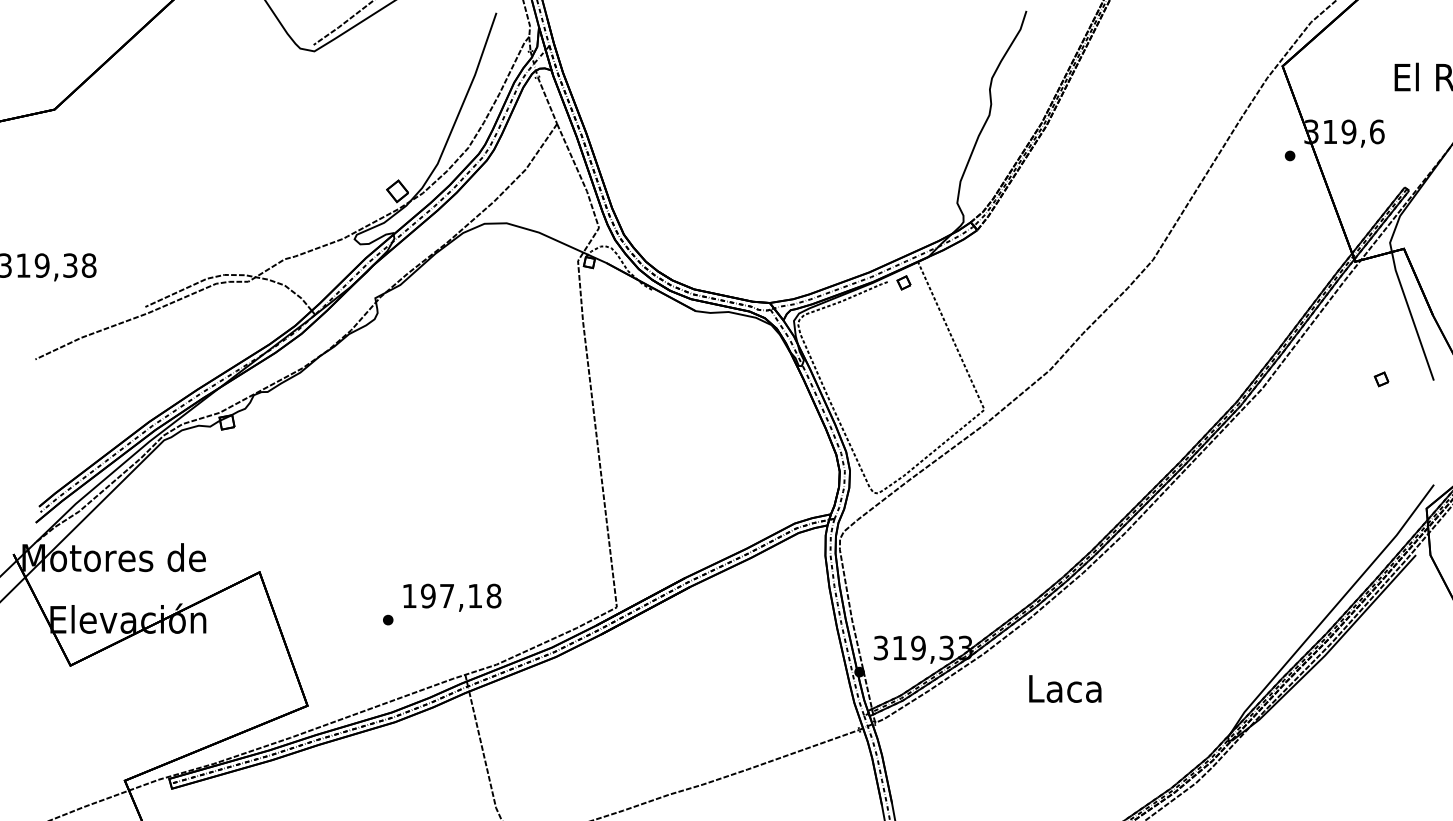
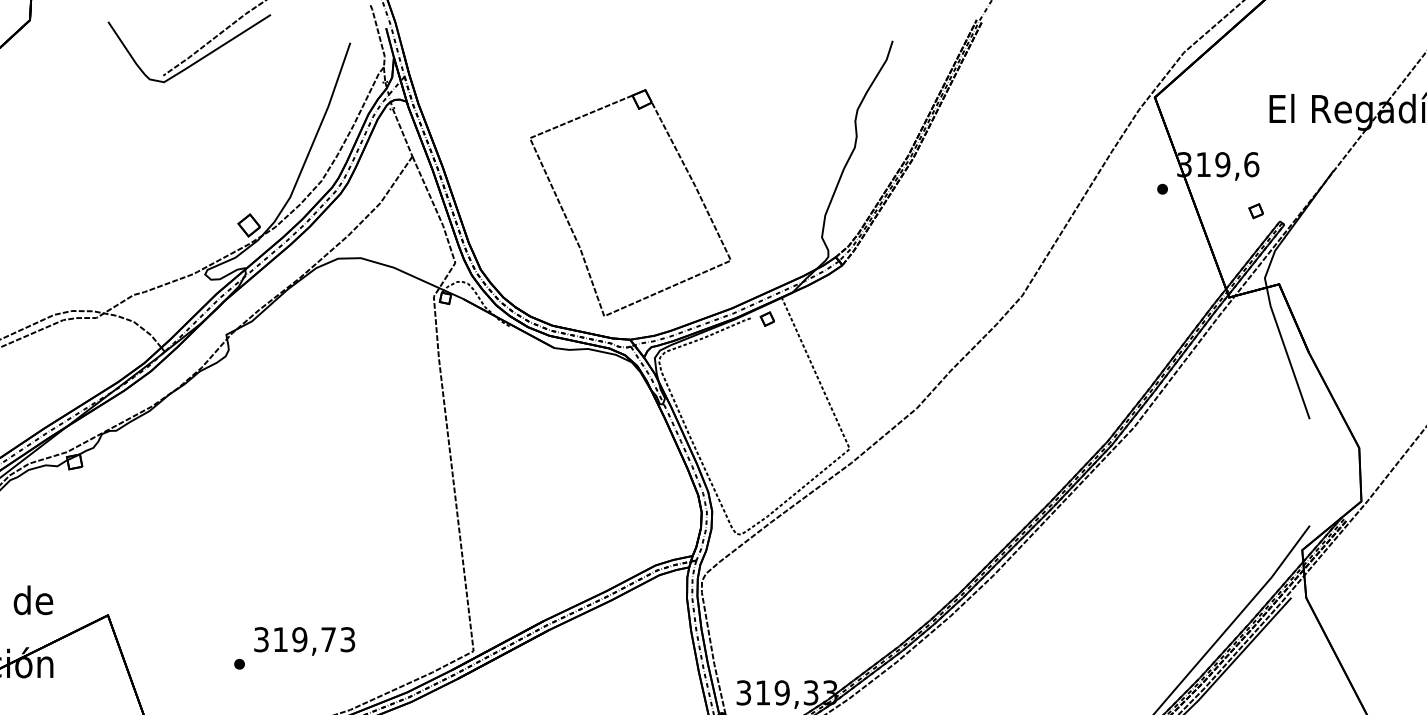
part: (714, 196) -> (573, 230), added
part: (1381, 379) -> (1256, 211), moved
text: (451, 595) -> (304, 639), 197,18 -> 319,73

